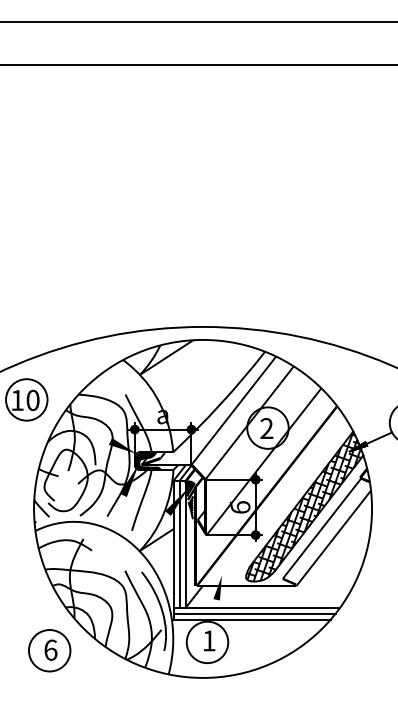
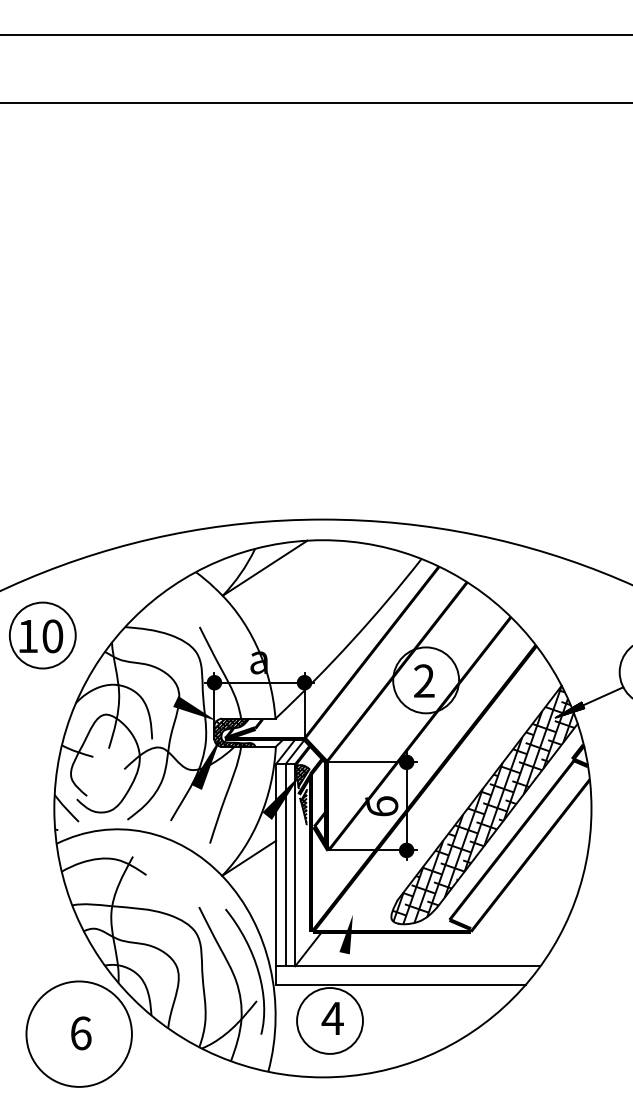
line: (254, 613) -> (404, 974), removed
text: (209, 640) -> (333, 1017), 1 -> 4
circle: (49, 650) -> (78, 1033), size x1.6

